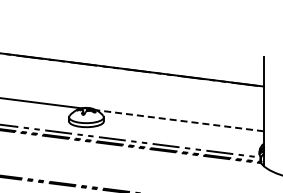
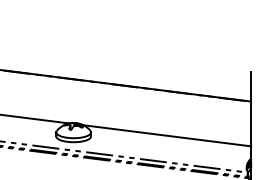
line: (180, 120) -> (167, 135), dashed -> solid

